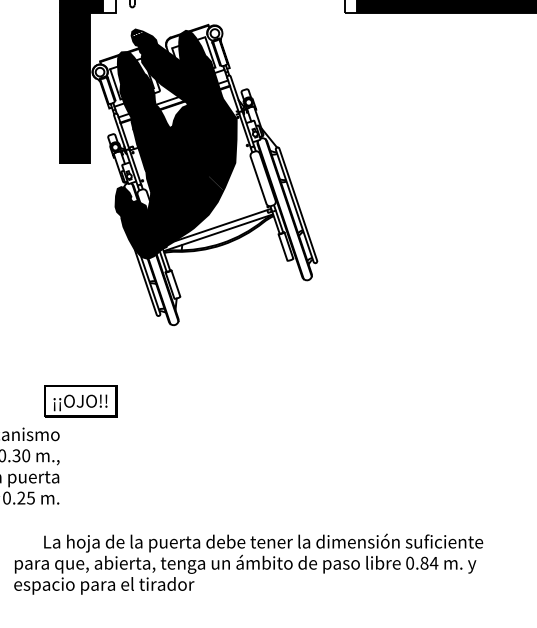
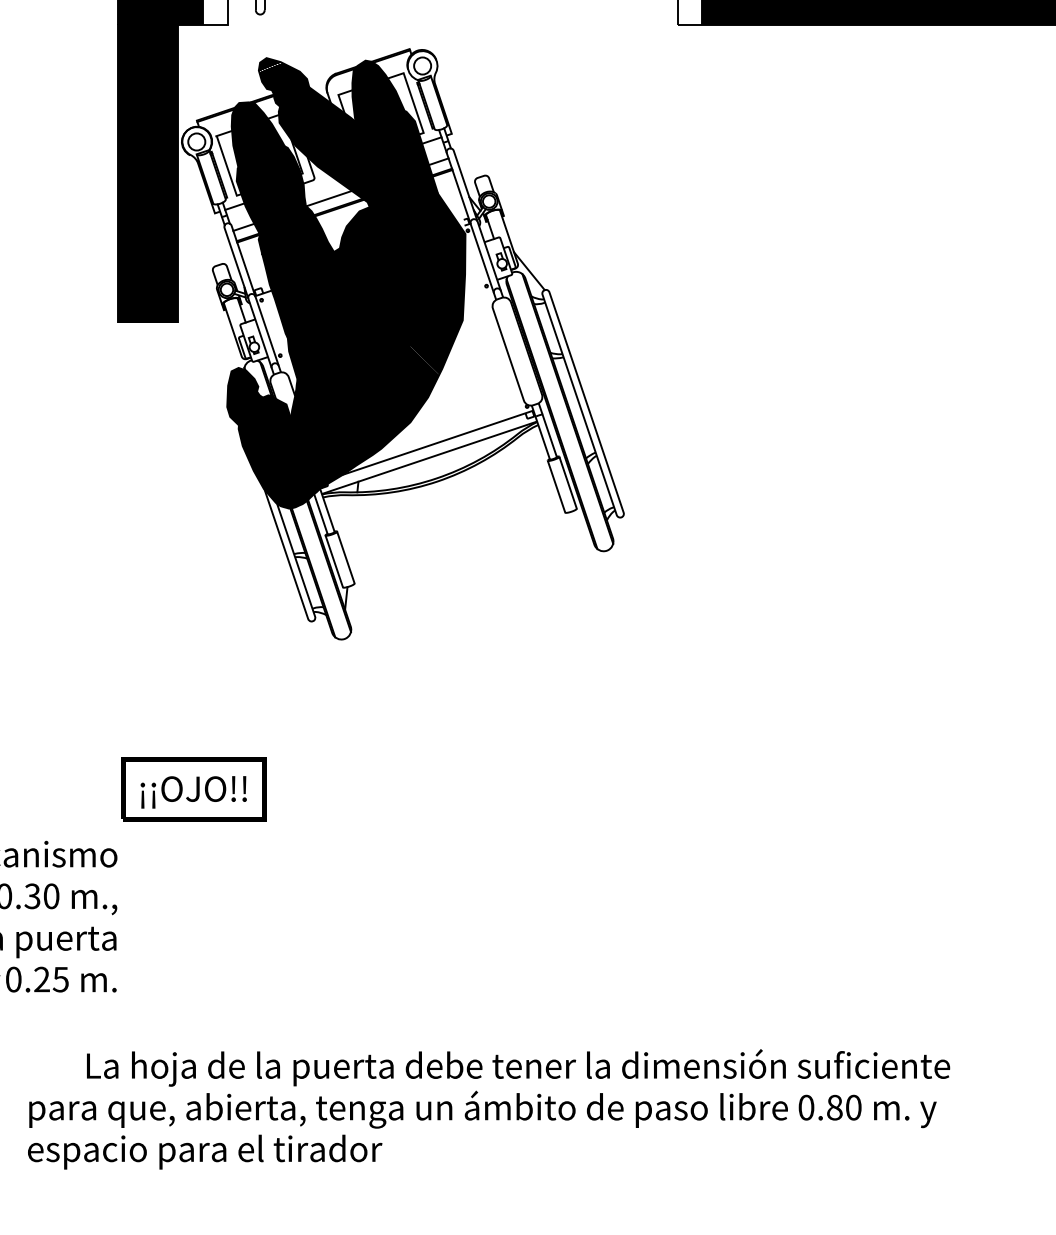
text: (80, 401) -> (193, 789), moved
text: (433, 562) -> (852, 1106), 0.84 -> 0.80

